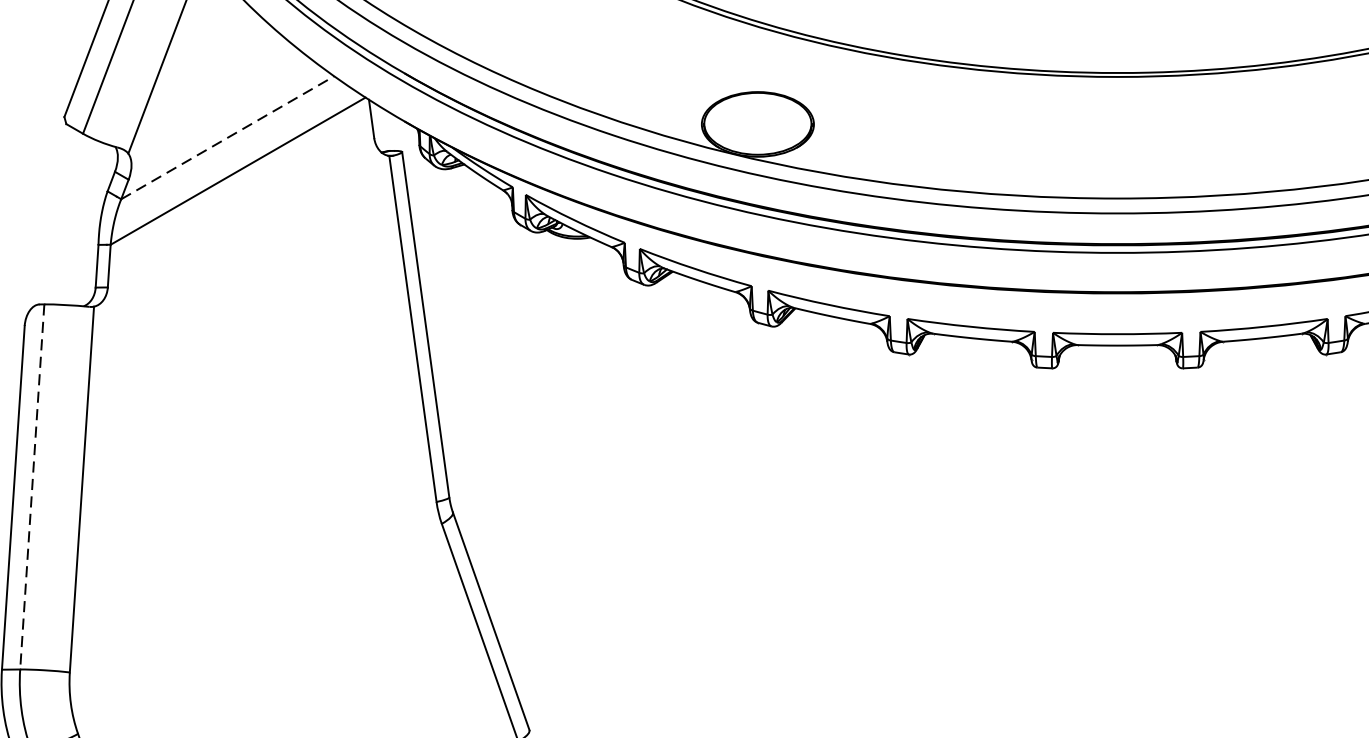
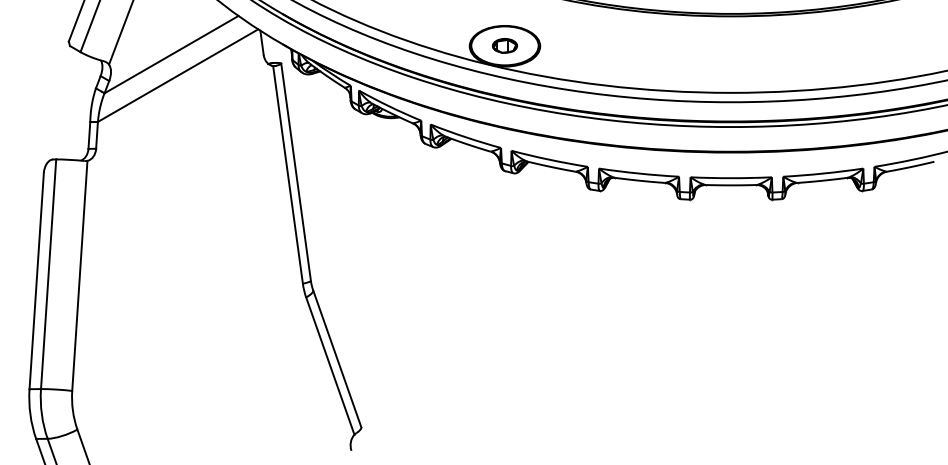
part: (757, 123) -> (504, 45), added
line: (227, 137) -> (171, 54), dashed -> solid
line: (32, 487) -> (48, 274), dashed -> solid

